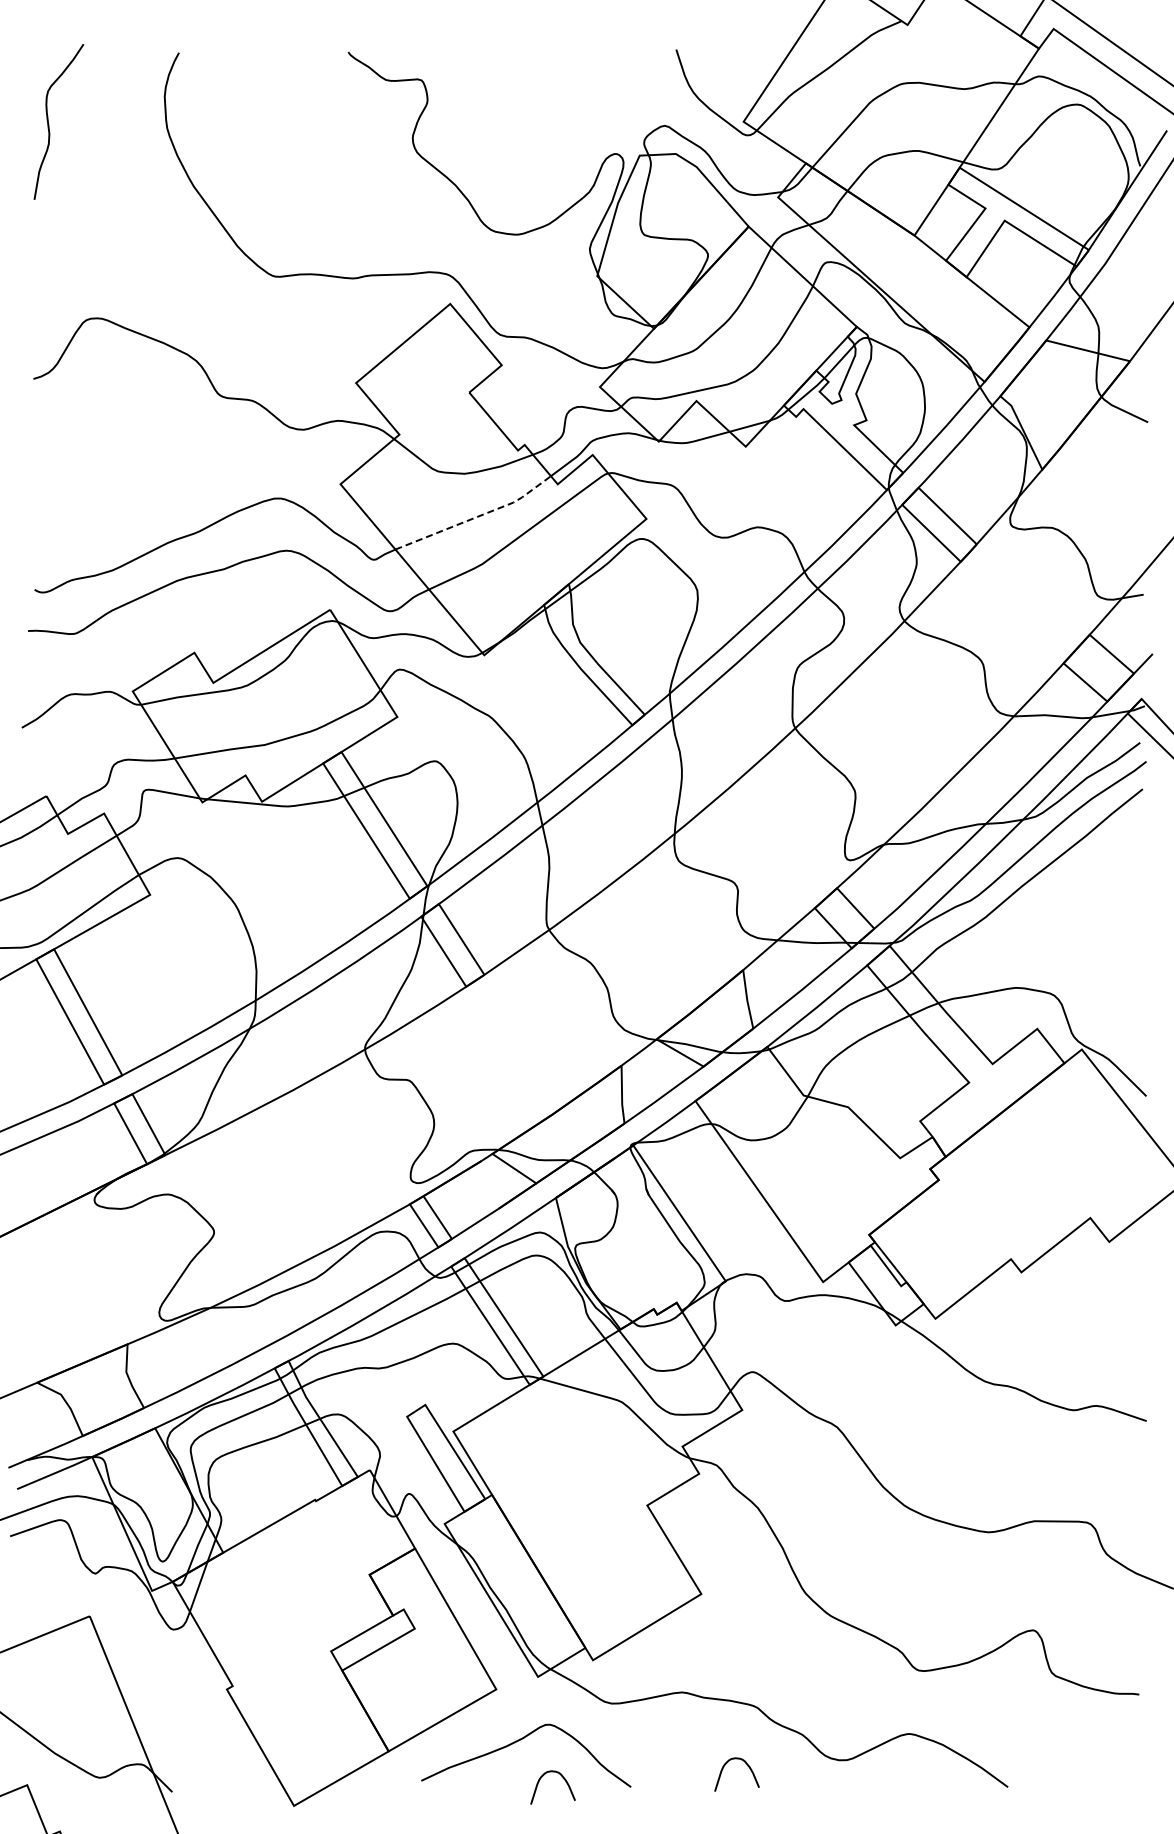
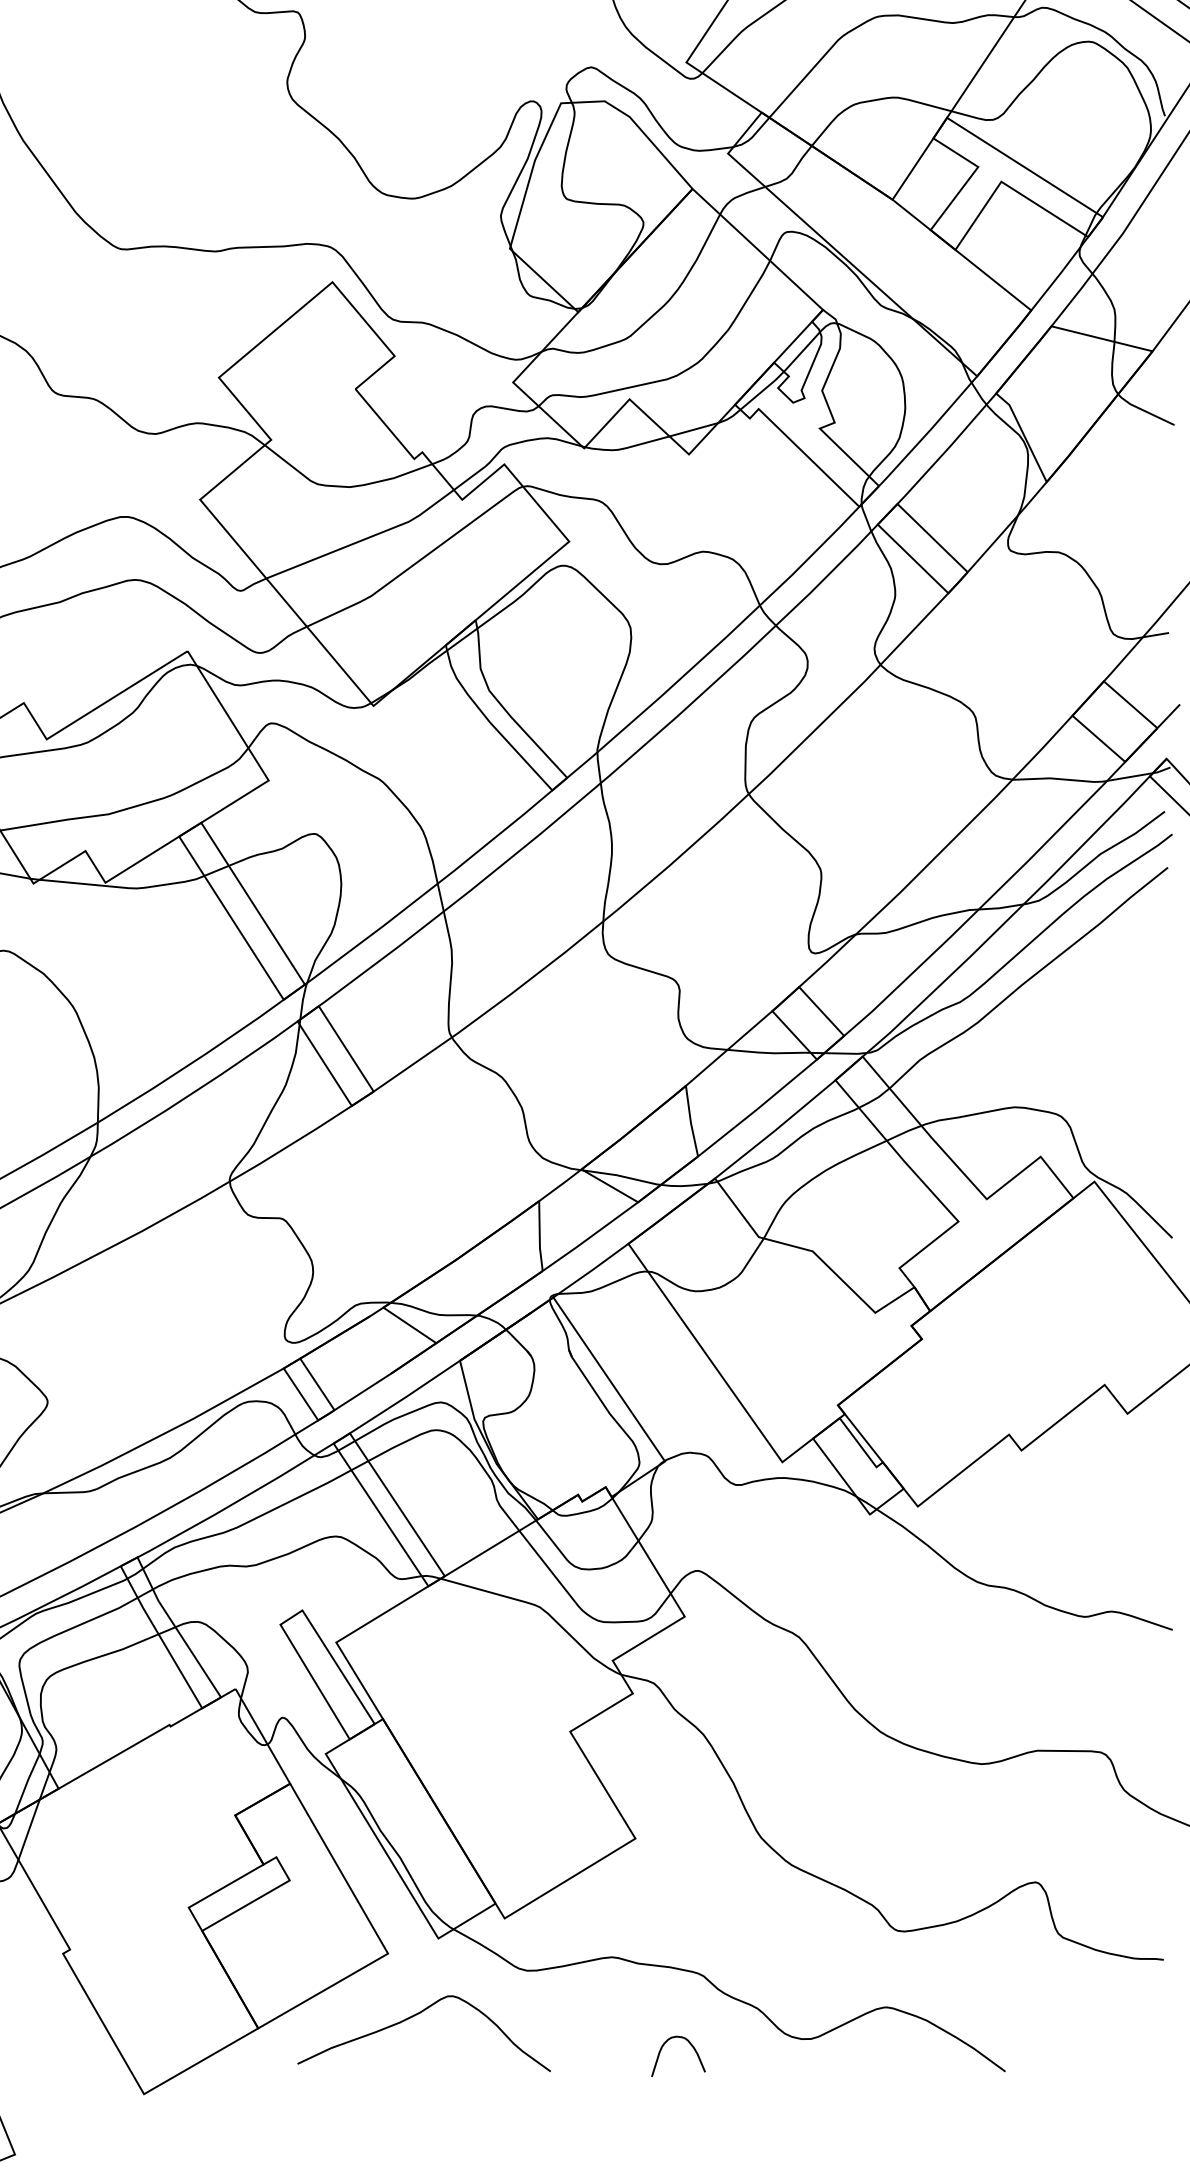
line: (477, 516) -> (365, 538), dashed -> solid
curve: (563, 1779) -> (469, 2062), removed

